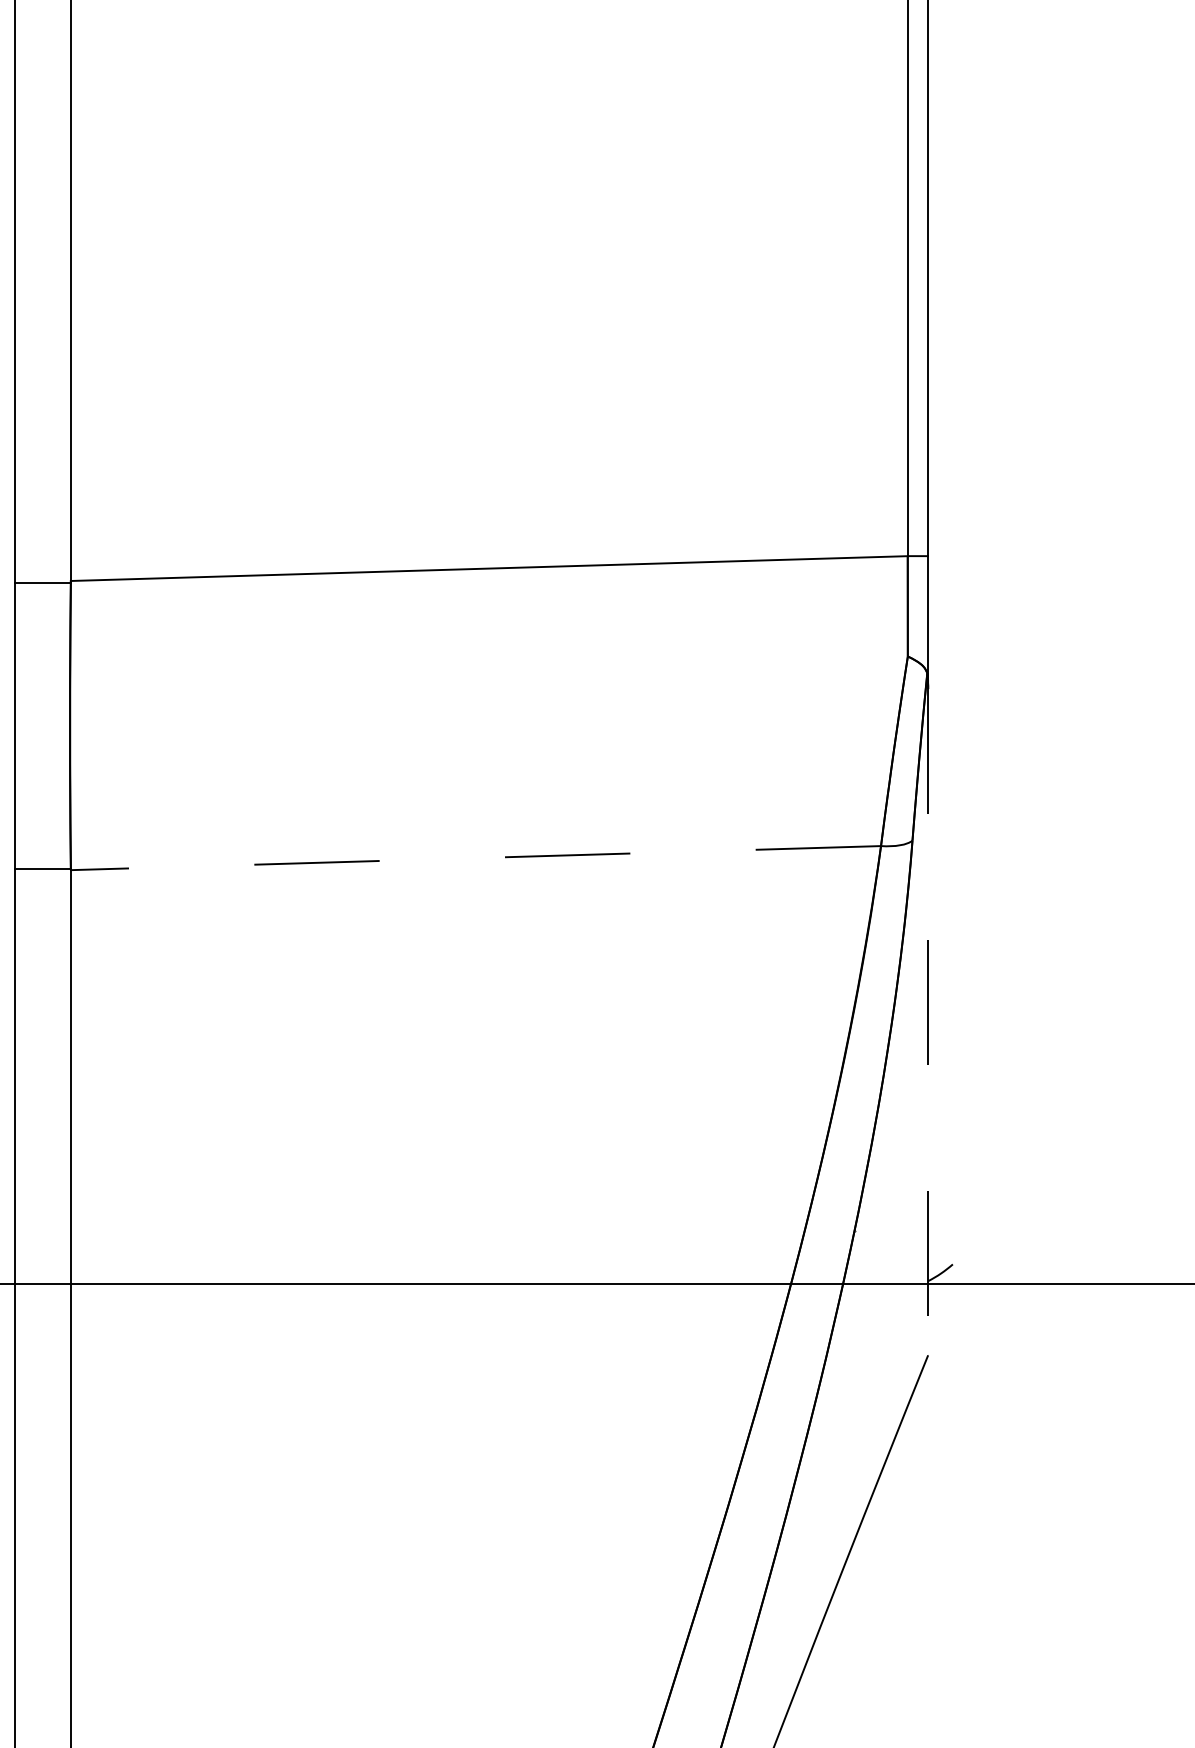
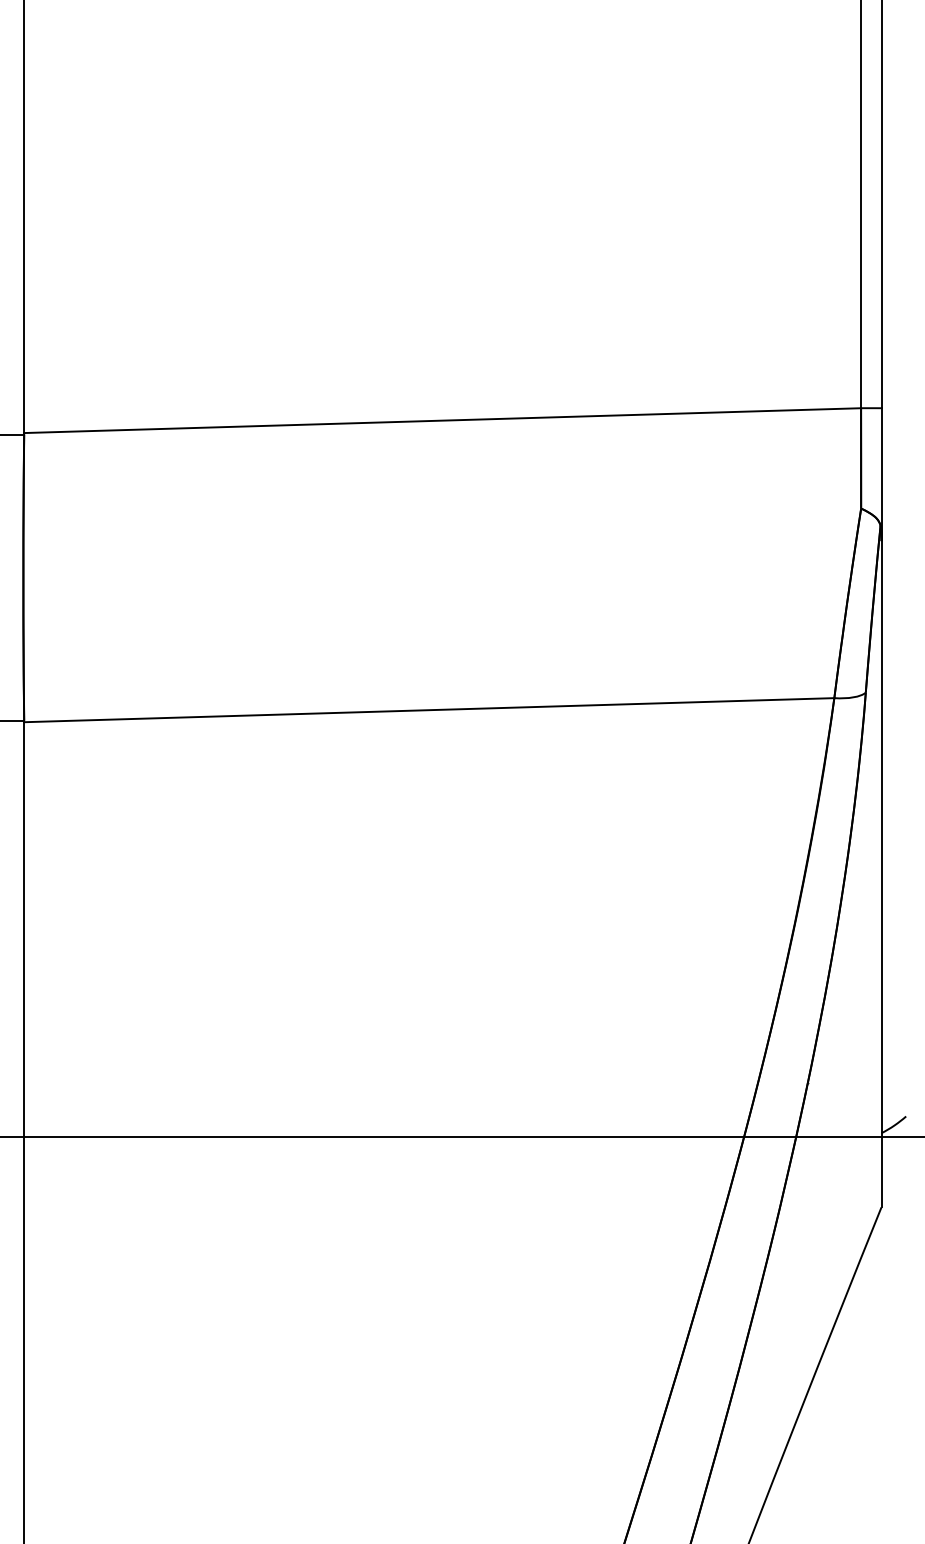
line: (475, 858) -> (428, 710), dashed -> solid
line: (928, 1022) -> (881, 874), dashed -> solid

